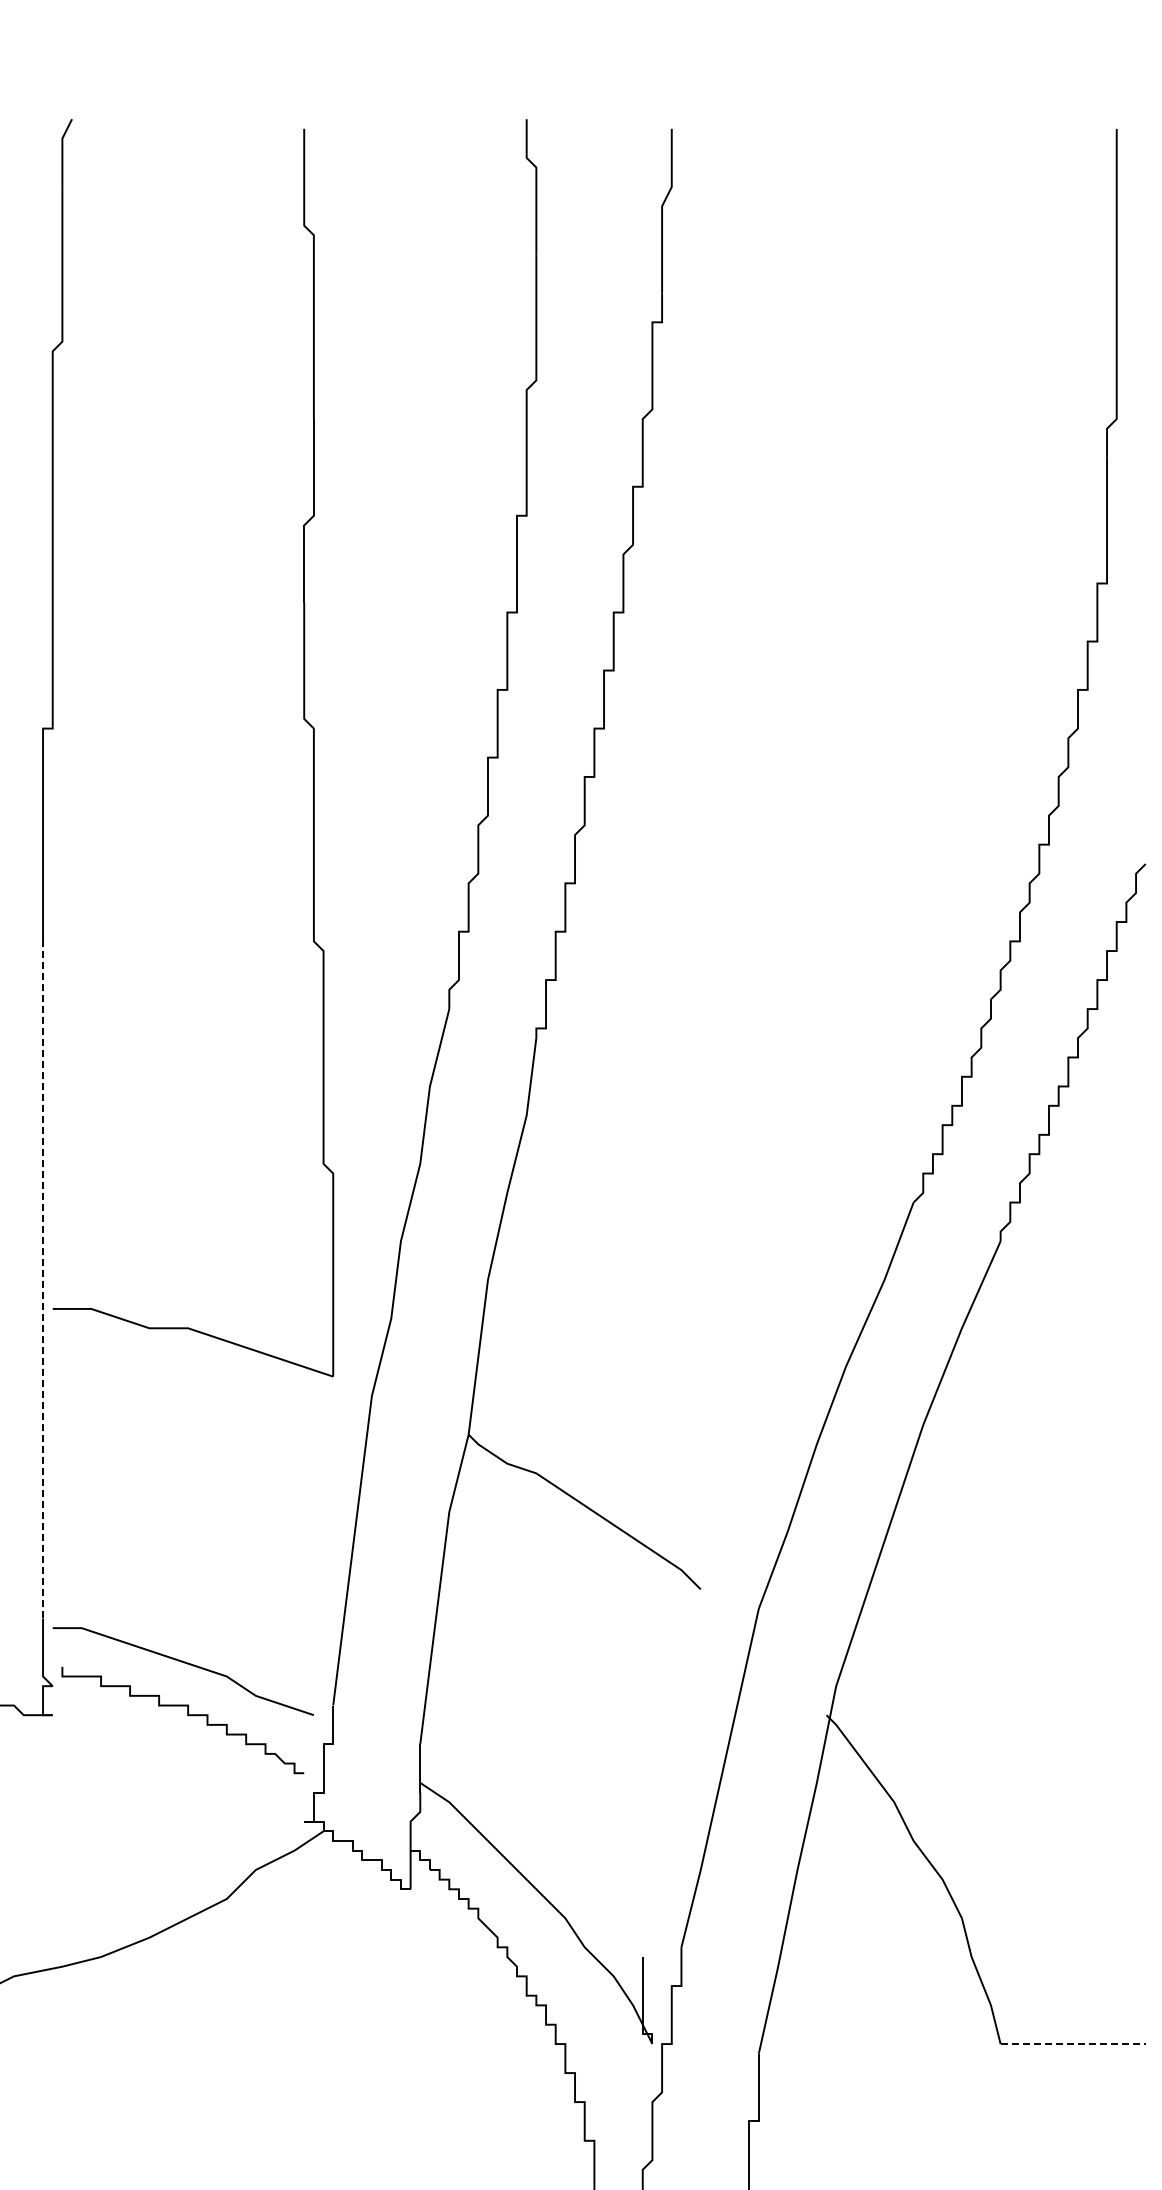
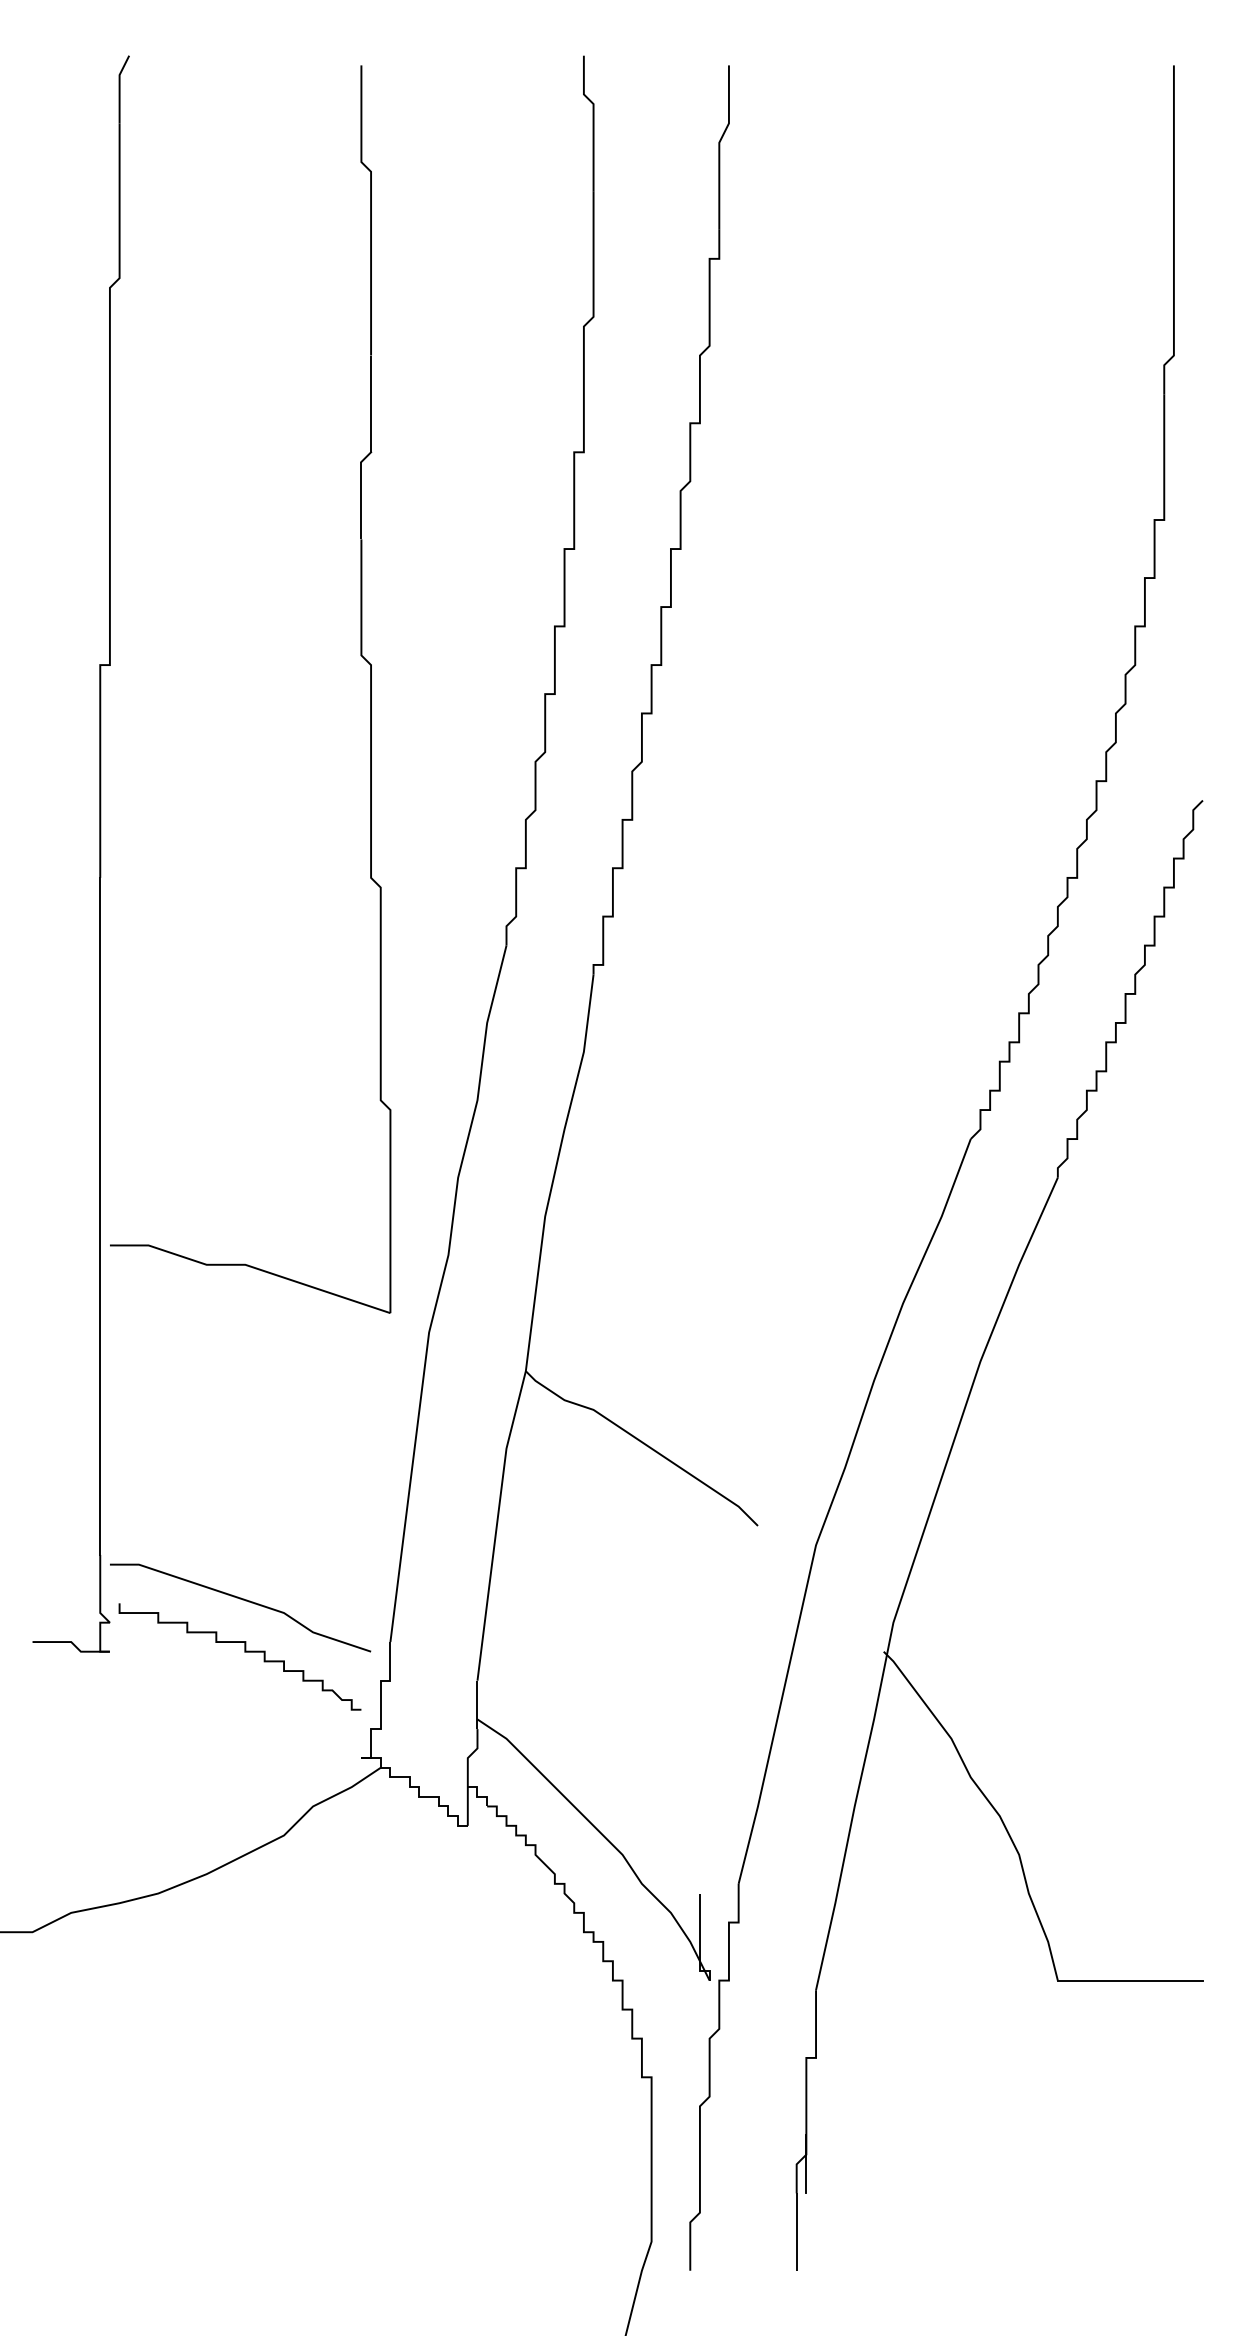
line: (43, 1279) -> (100, 1216), dashed -> solid
line: (1073, 2043) -> (1130, 1980), dashed -> solid

